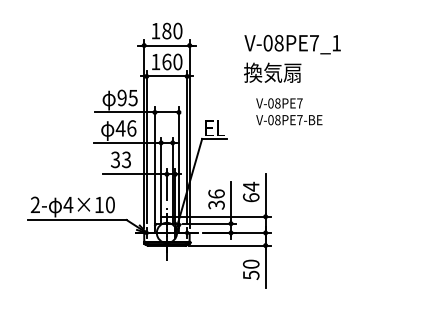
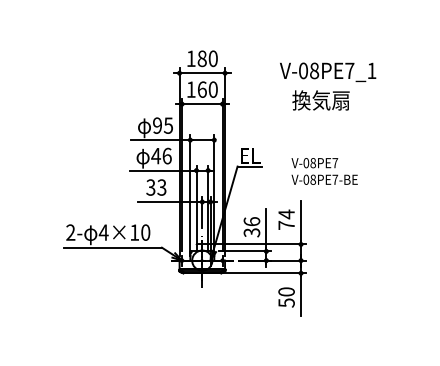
text: (272, 72) -> (320, 100), moved
text: (289, 111) -> (324, 171), moved
text: (251, 196) -> (286, 224), 64 -> 74

